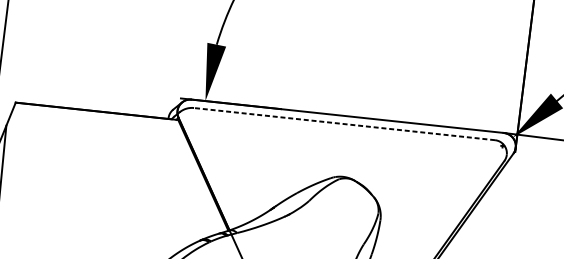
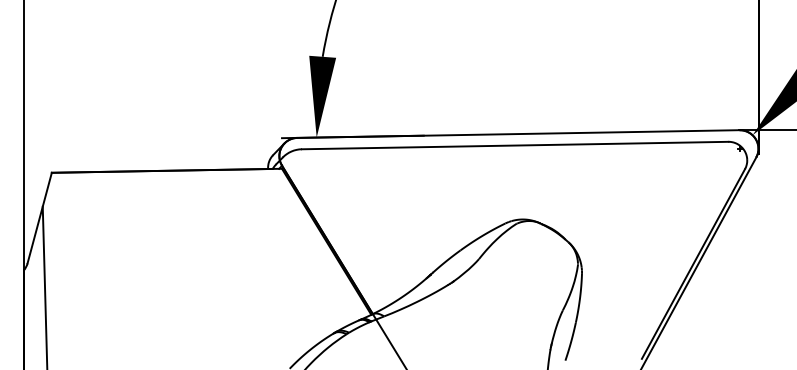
line: (344, 124) -> (514, 145), dashed -> solid

